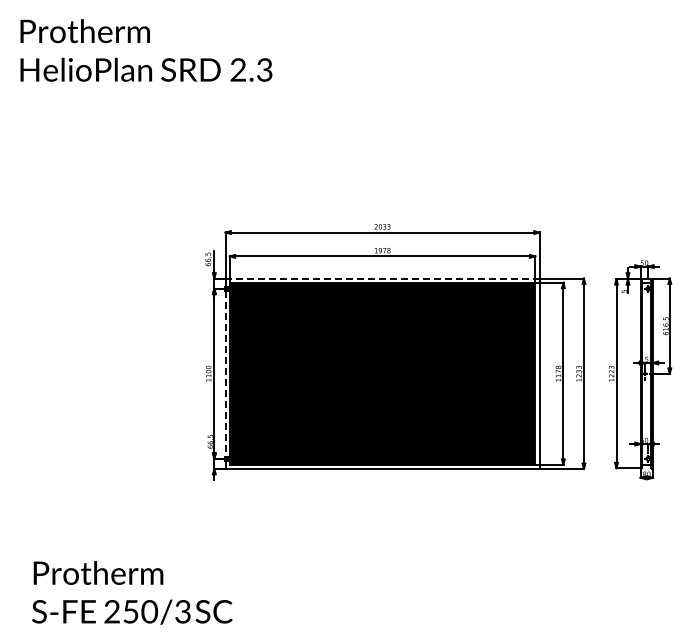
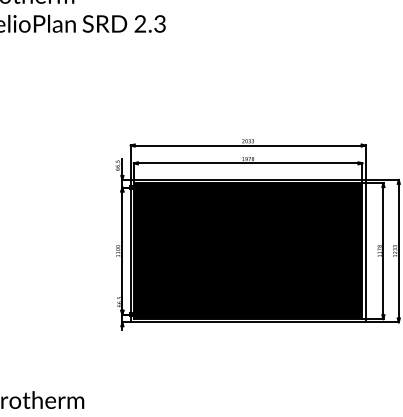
line: (382, 278) -> (248, 179), dashed -> solid
line: (225, 374) -> (130, 251), dashed -> solid

